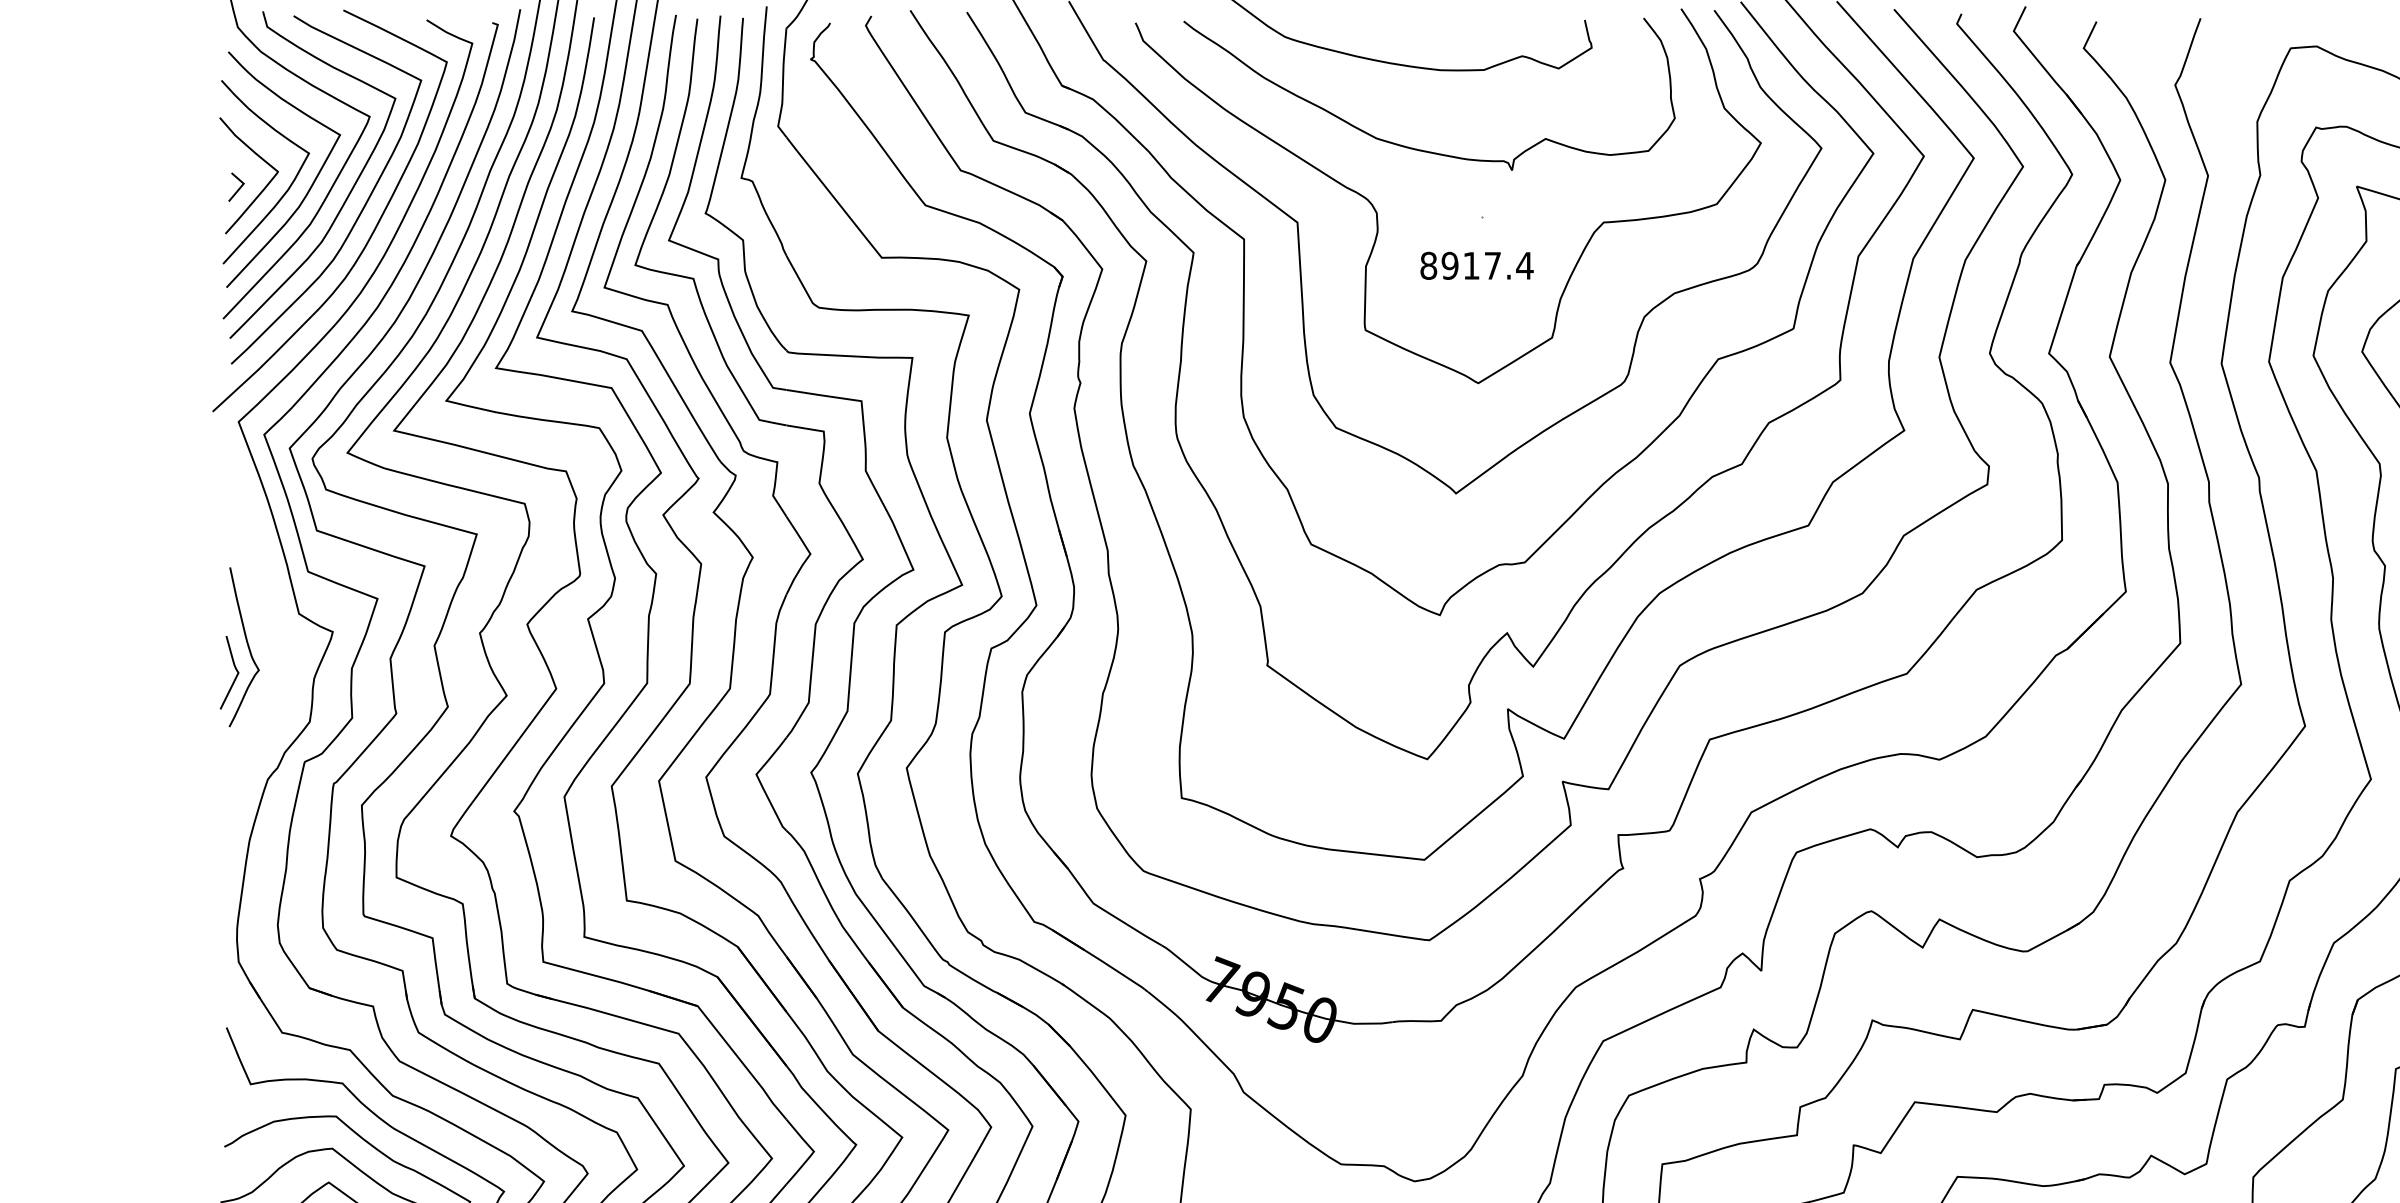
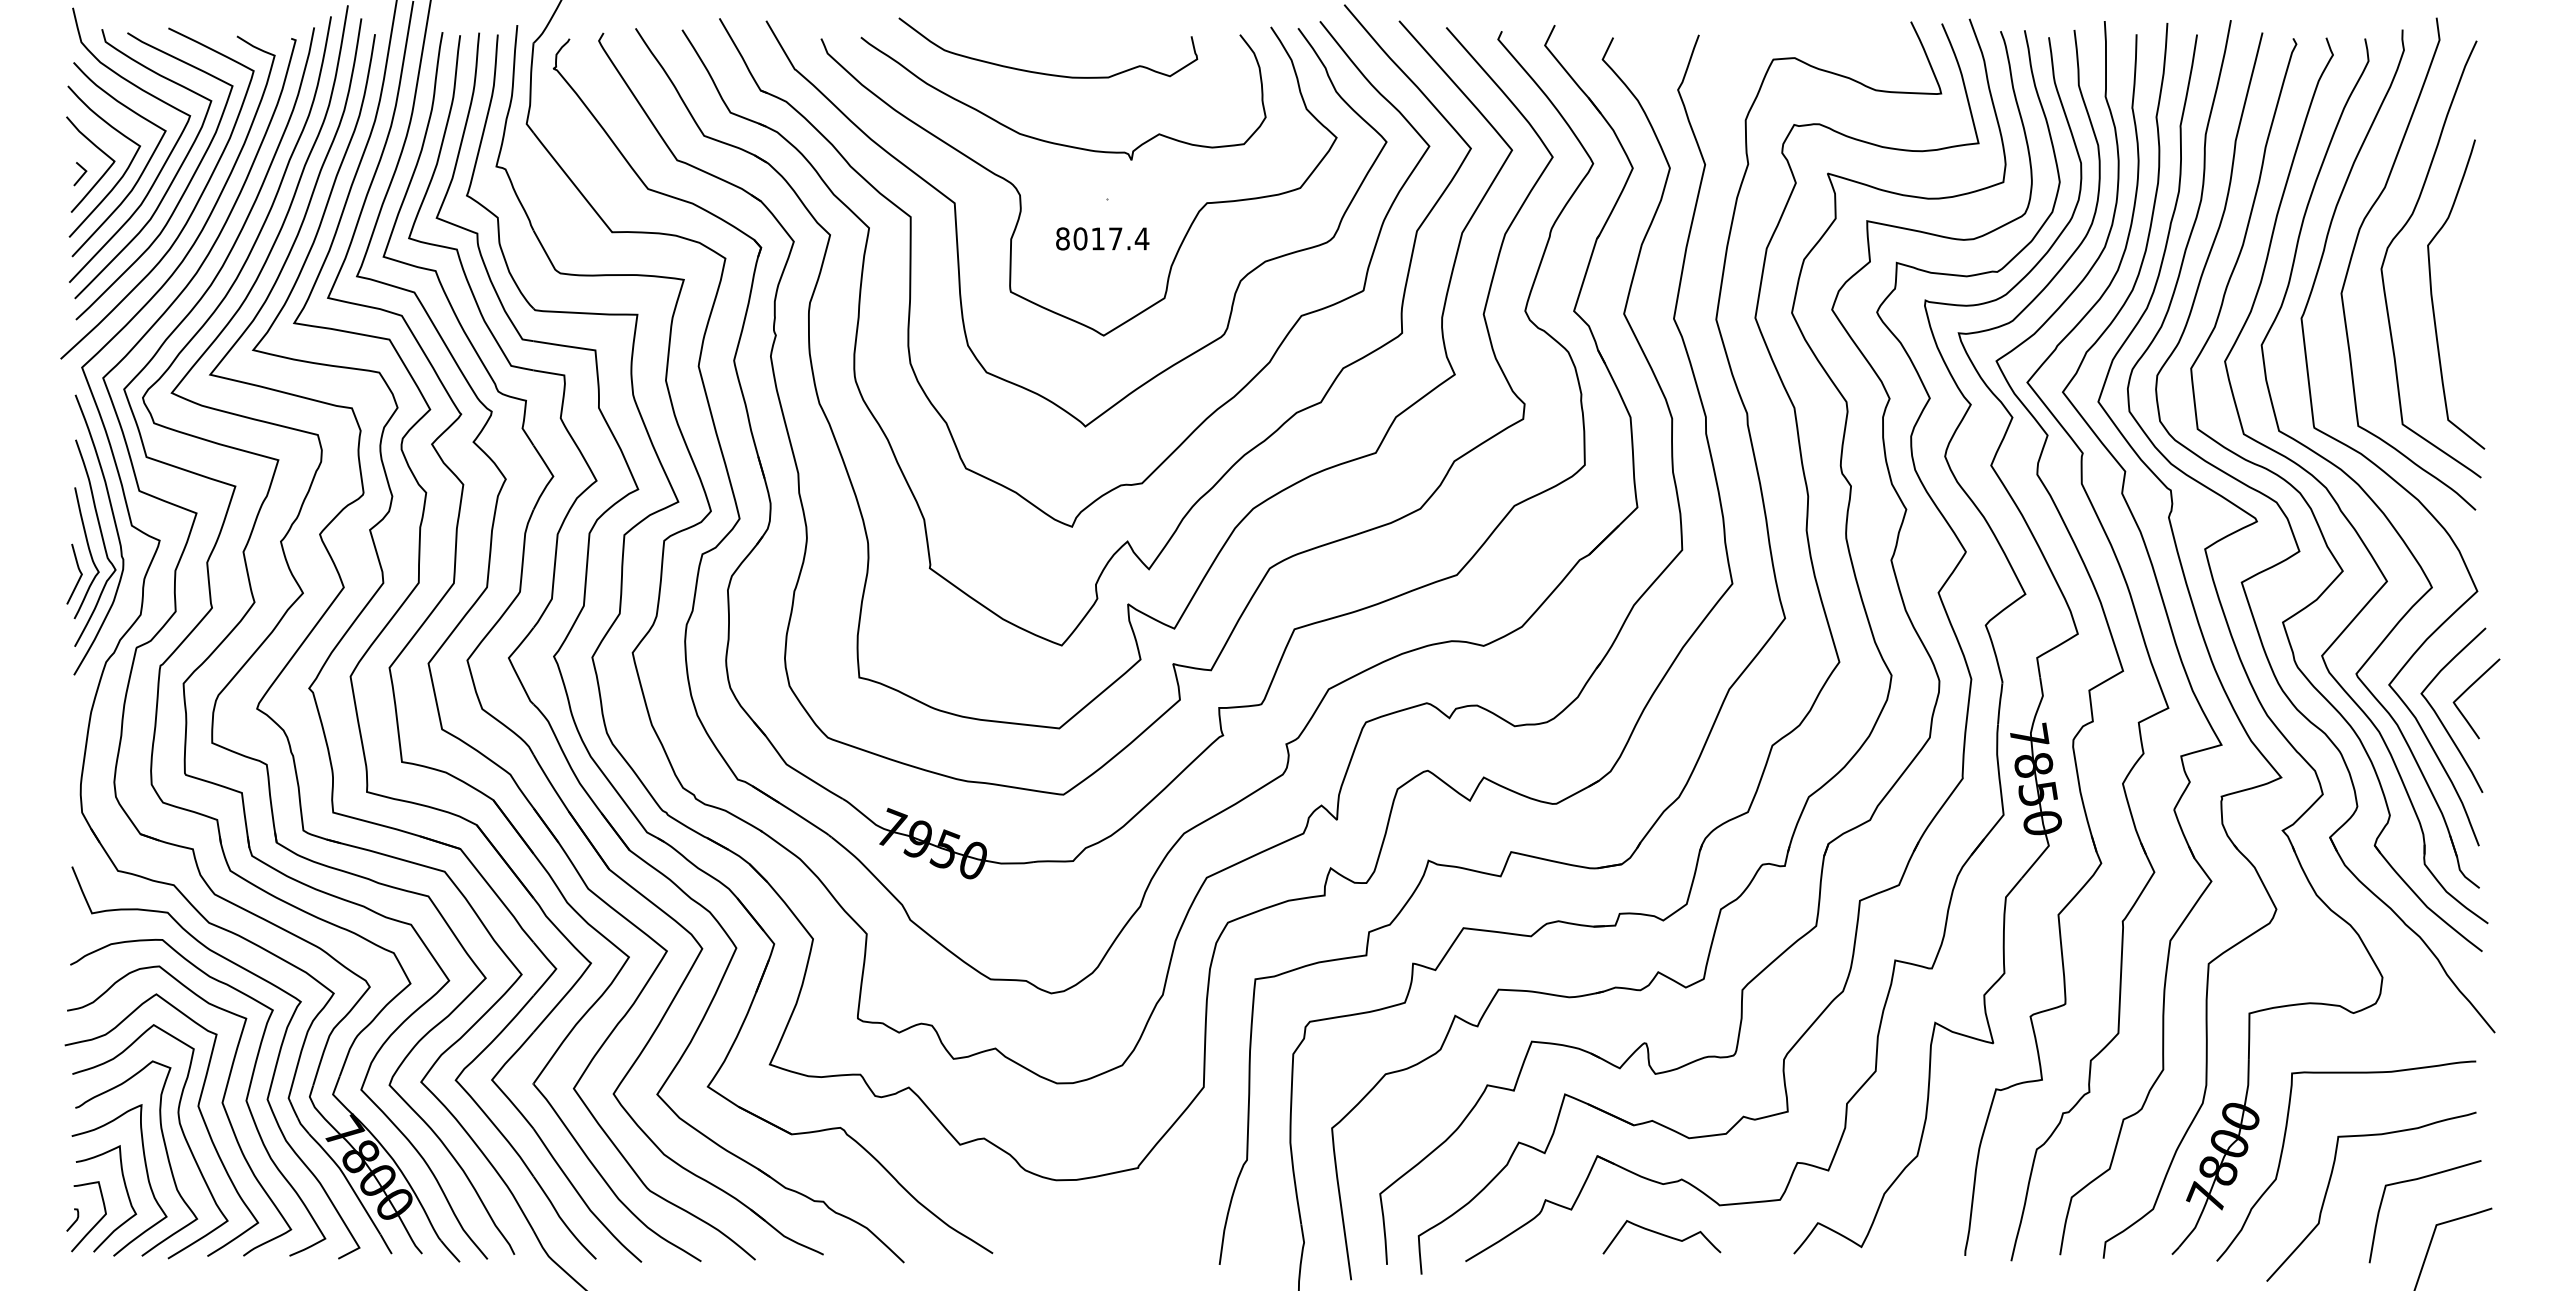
text: (1450, 265) -> (1080, 238), 8917.4 -> 8017.4
part: (258, 624) -> (98, 534), added

